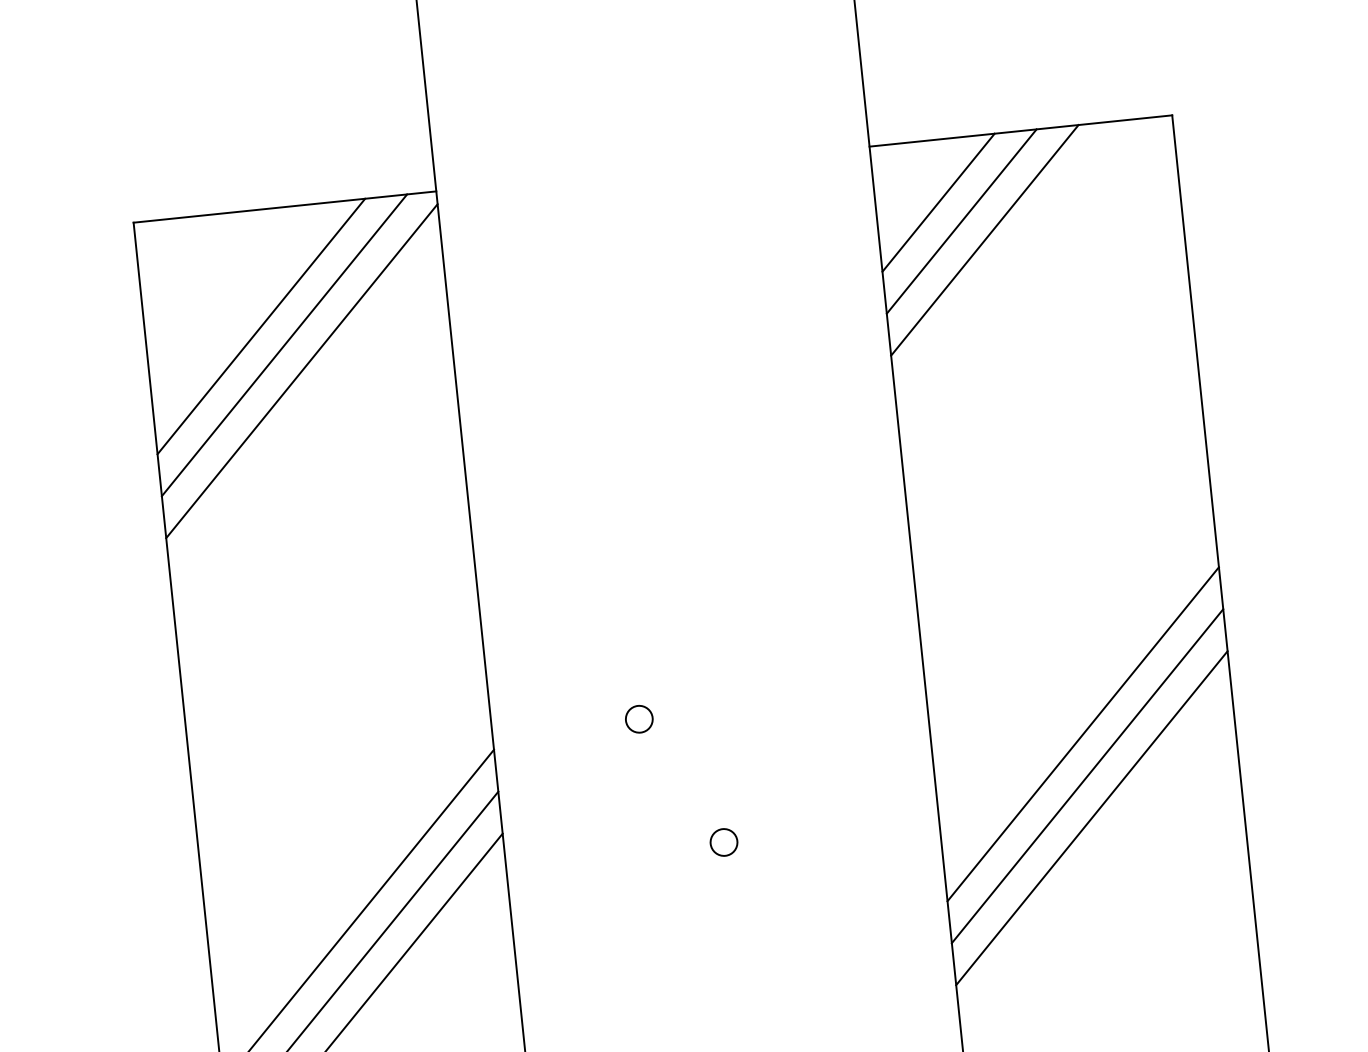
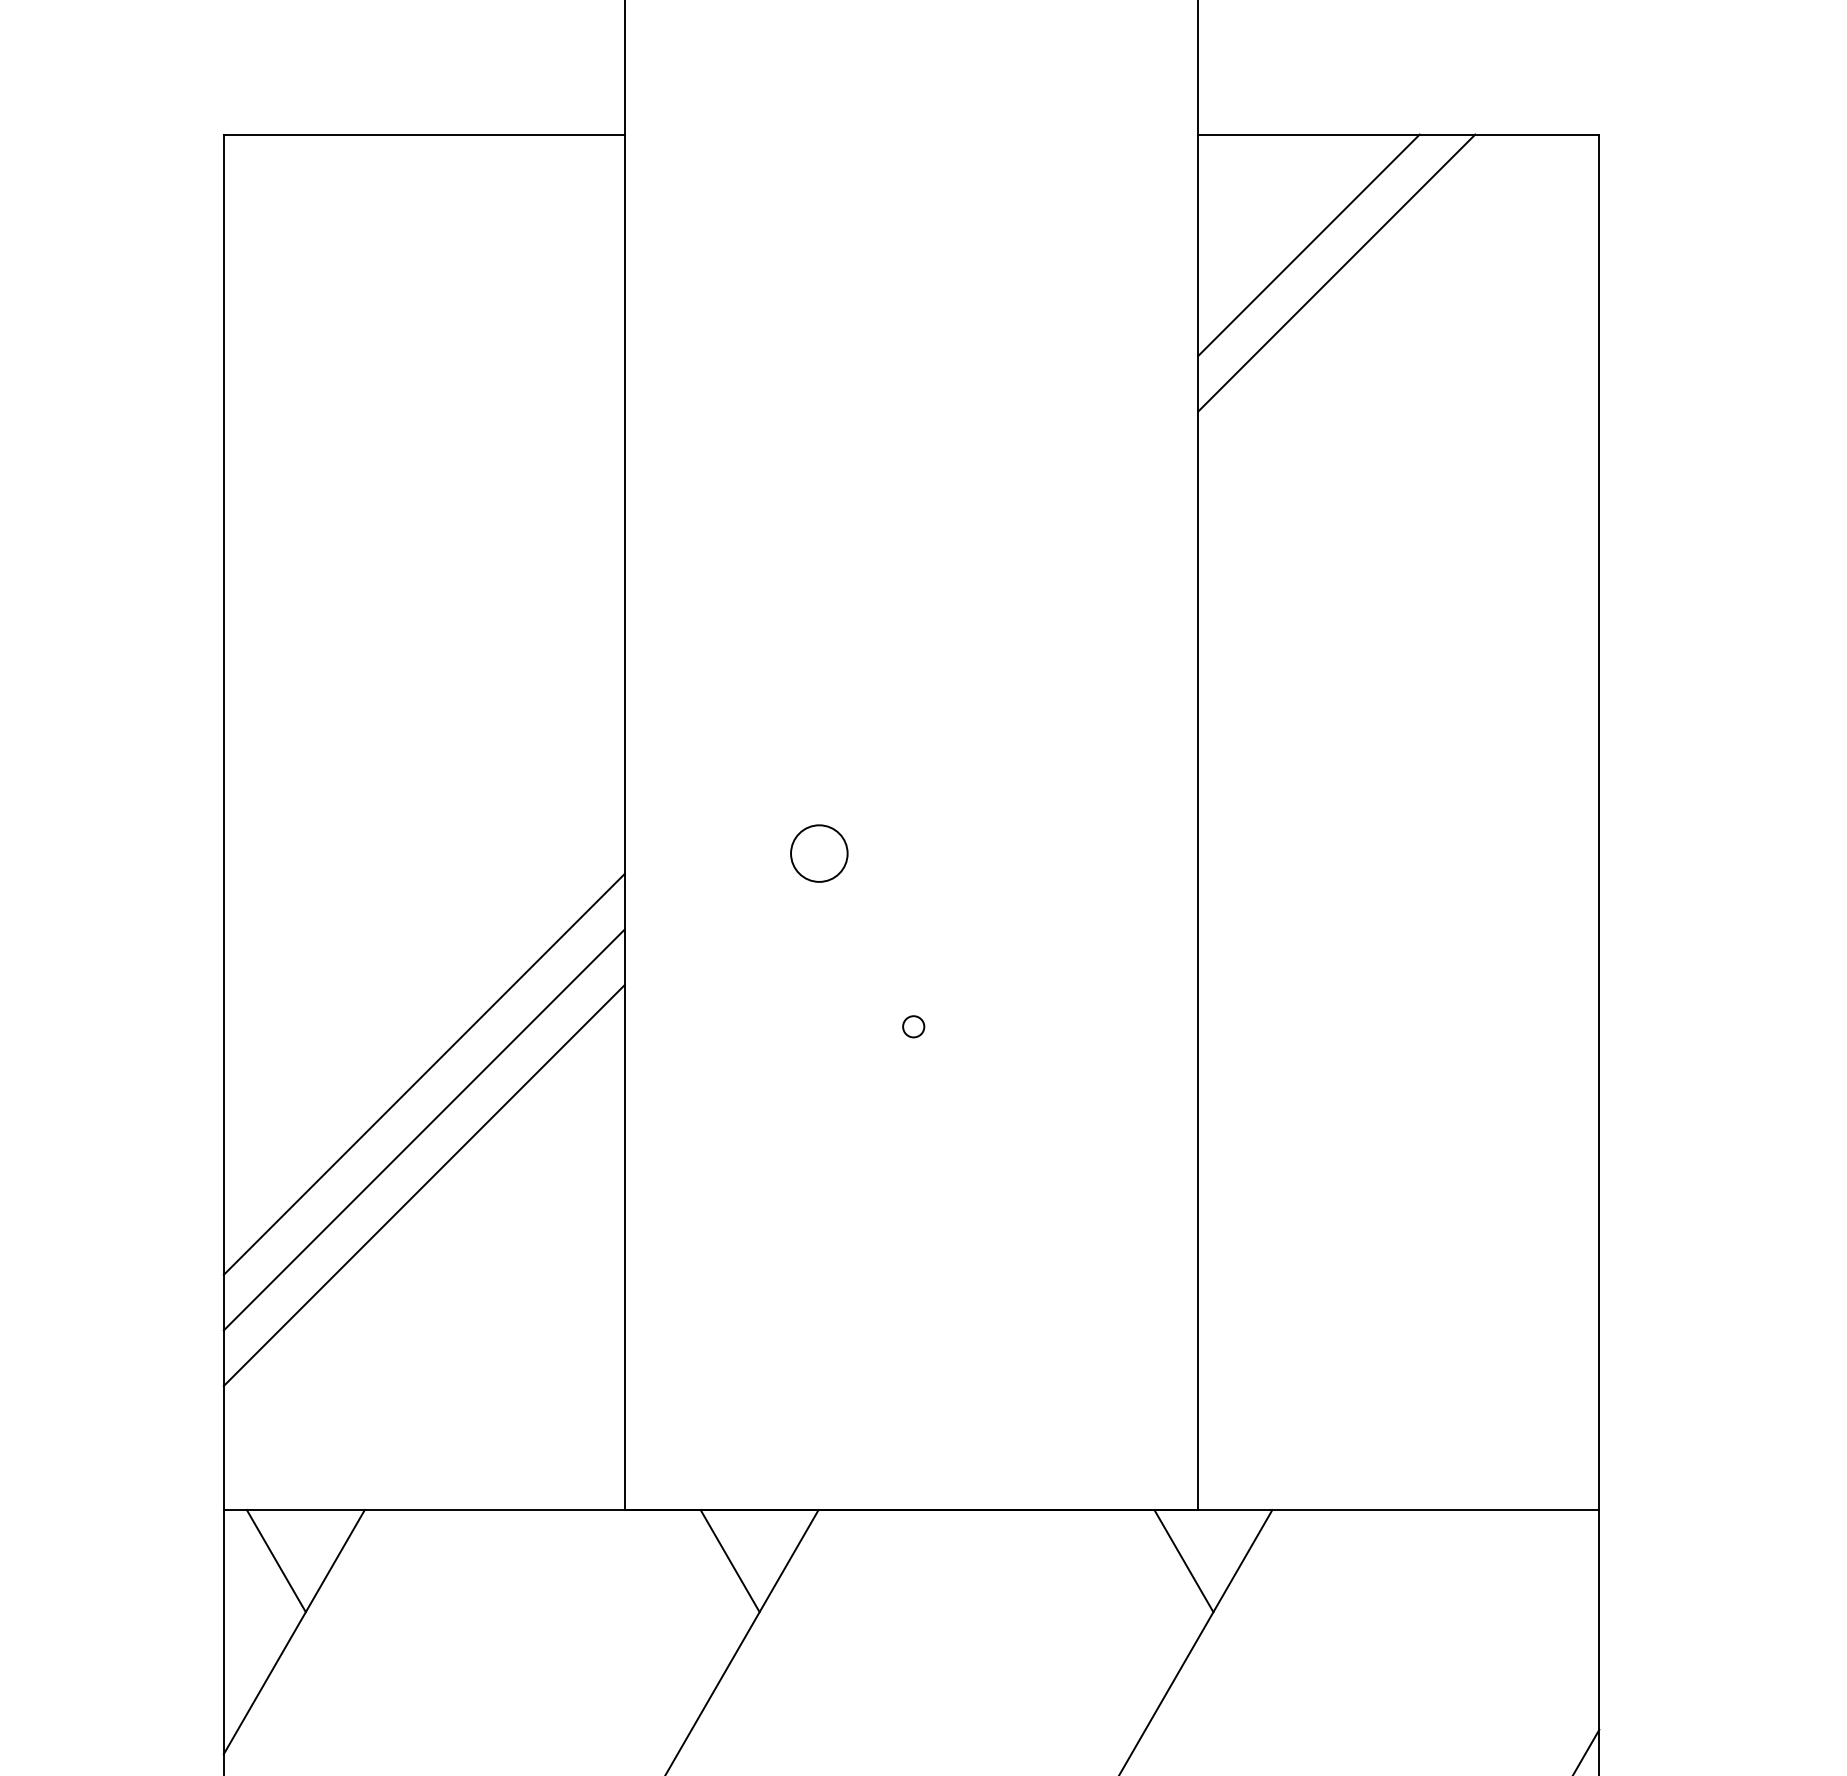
line: (938, 202) -> (1281, 217), removed
line: (260, 326) -> (376, 287), removed
line: (284, 345) -> (404, 315), removed
line: (301, 370) -> (423, 351), removed
circle: (638, 719) -> (818, 853), size x1.6
line: (1082, 734) -> (1398, 933), removed
line: (1087, 775) -> (1398, 988), removed
line: (1091, 818) -> (1398, 1044), removed
circle: (723, 842) -> (913, 1026), size x0.6

